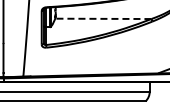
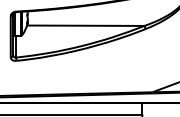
line: (102, 18) -> (84, 25), dashed -> solid

